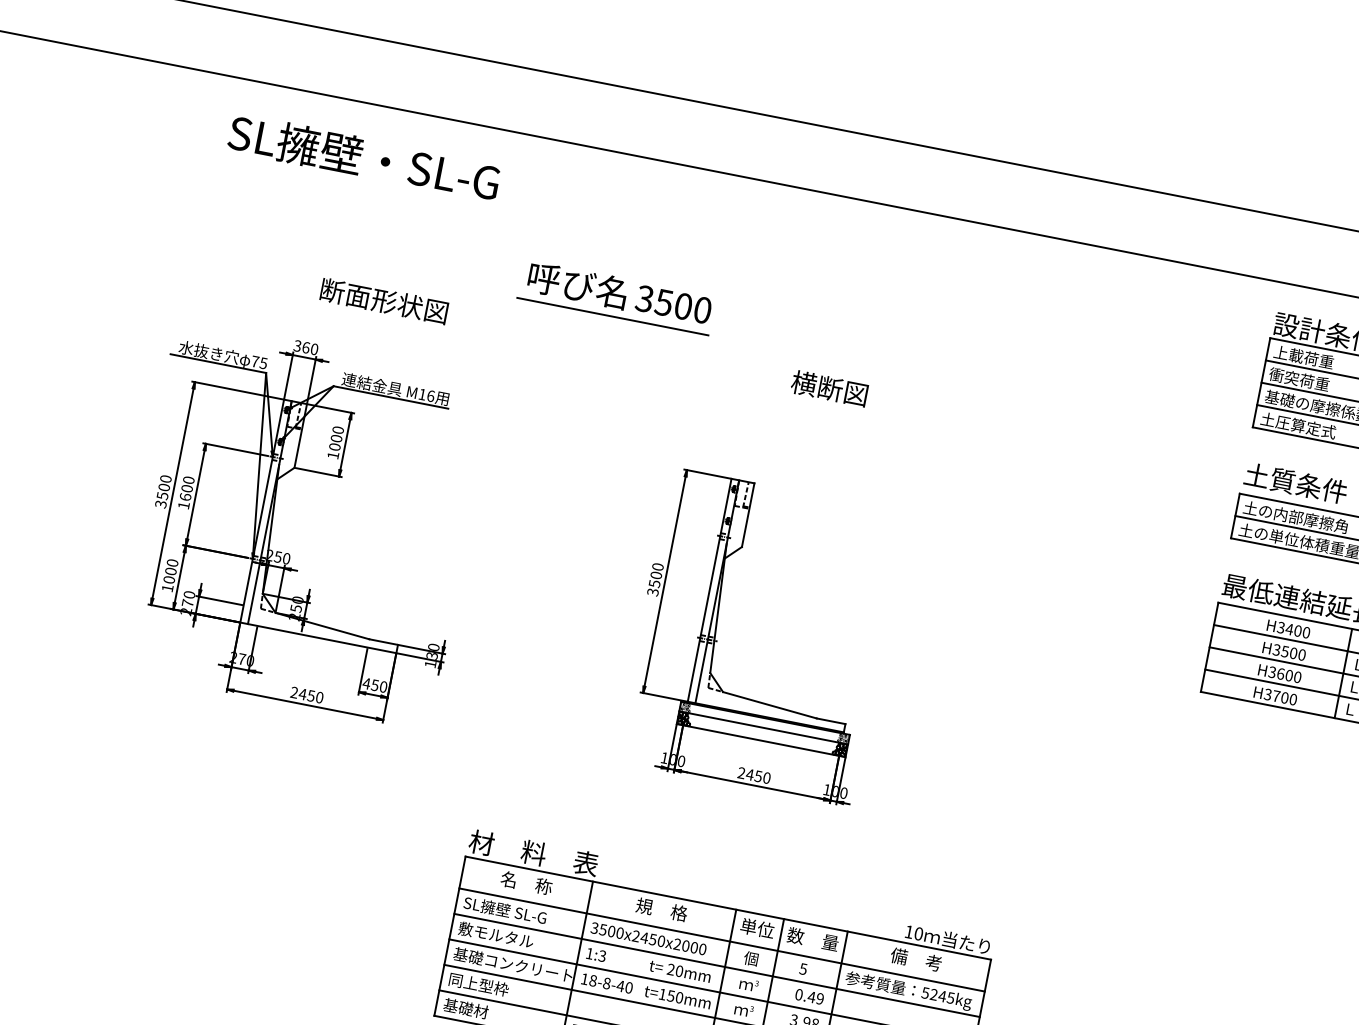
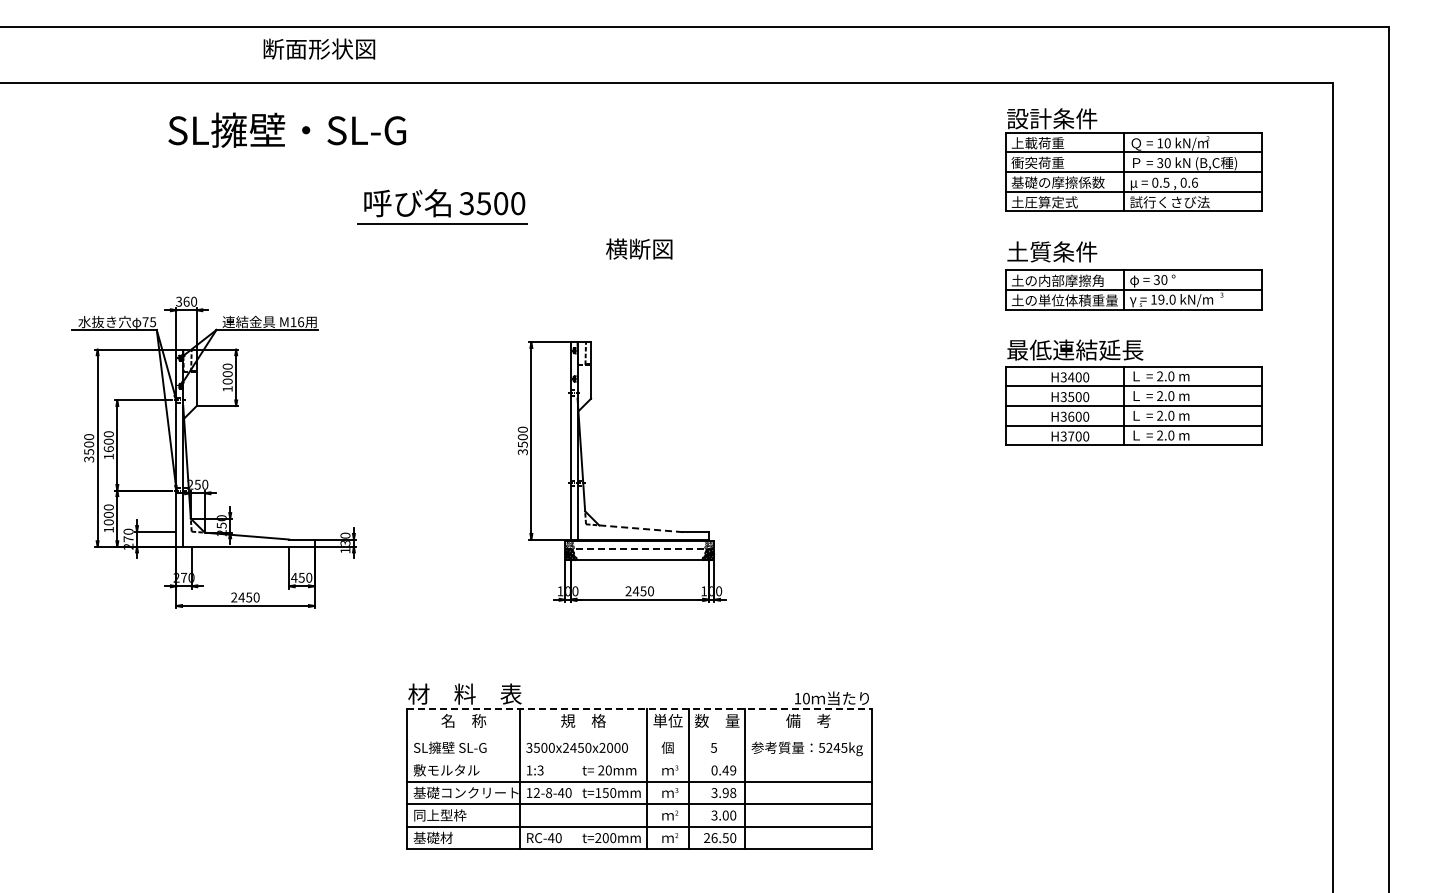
text: (364, 156) -> (287, 129), moved
text: (384, 300) -> (319, 48), moved
line: (770, 704) -> (641, 528), solid -> dashed
line: (763, 728) -> (639, 549), solid -> dashed
line: (729, 908) -> (640, 708), solid -> dashed
line: (721, 939) -> (639, 736), removed
line: (716, 965) -> (639, 759), removed
text: (592, 980) -> (536, 792), 18-8-40 -> 12-8-40

